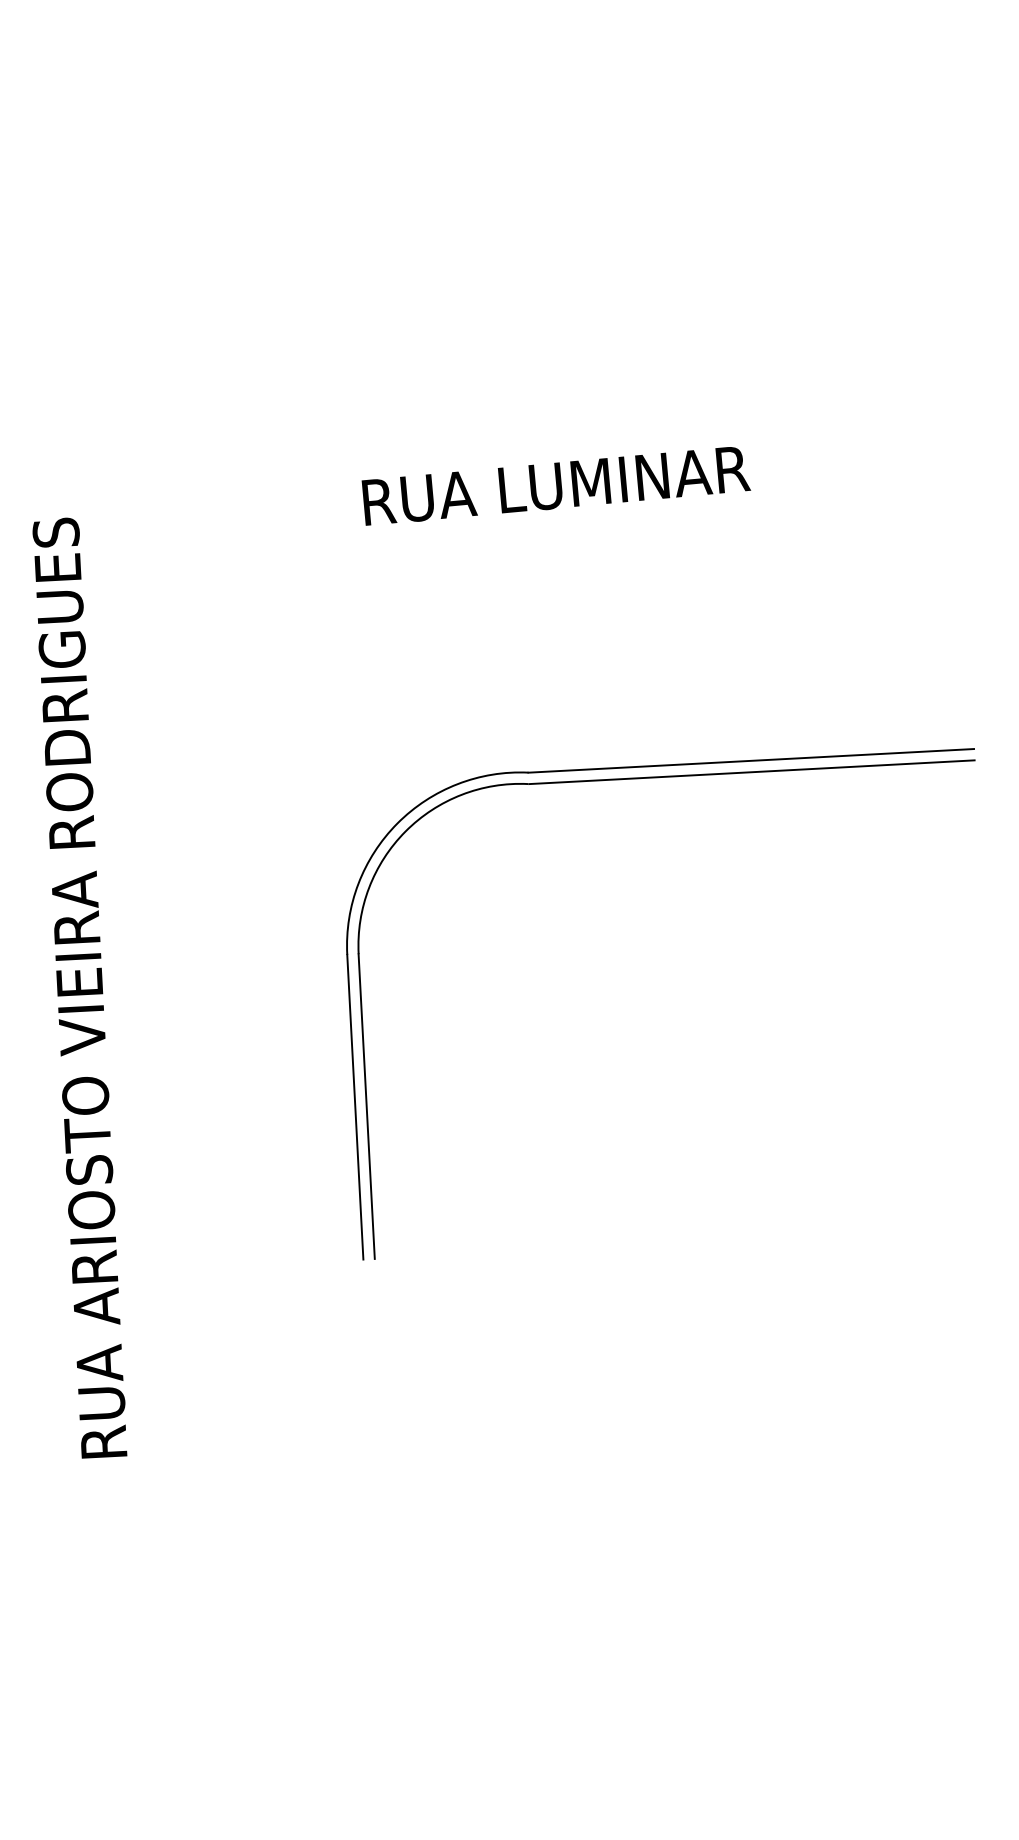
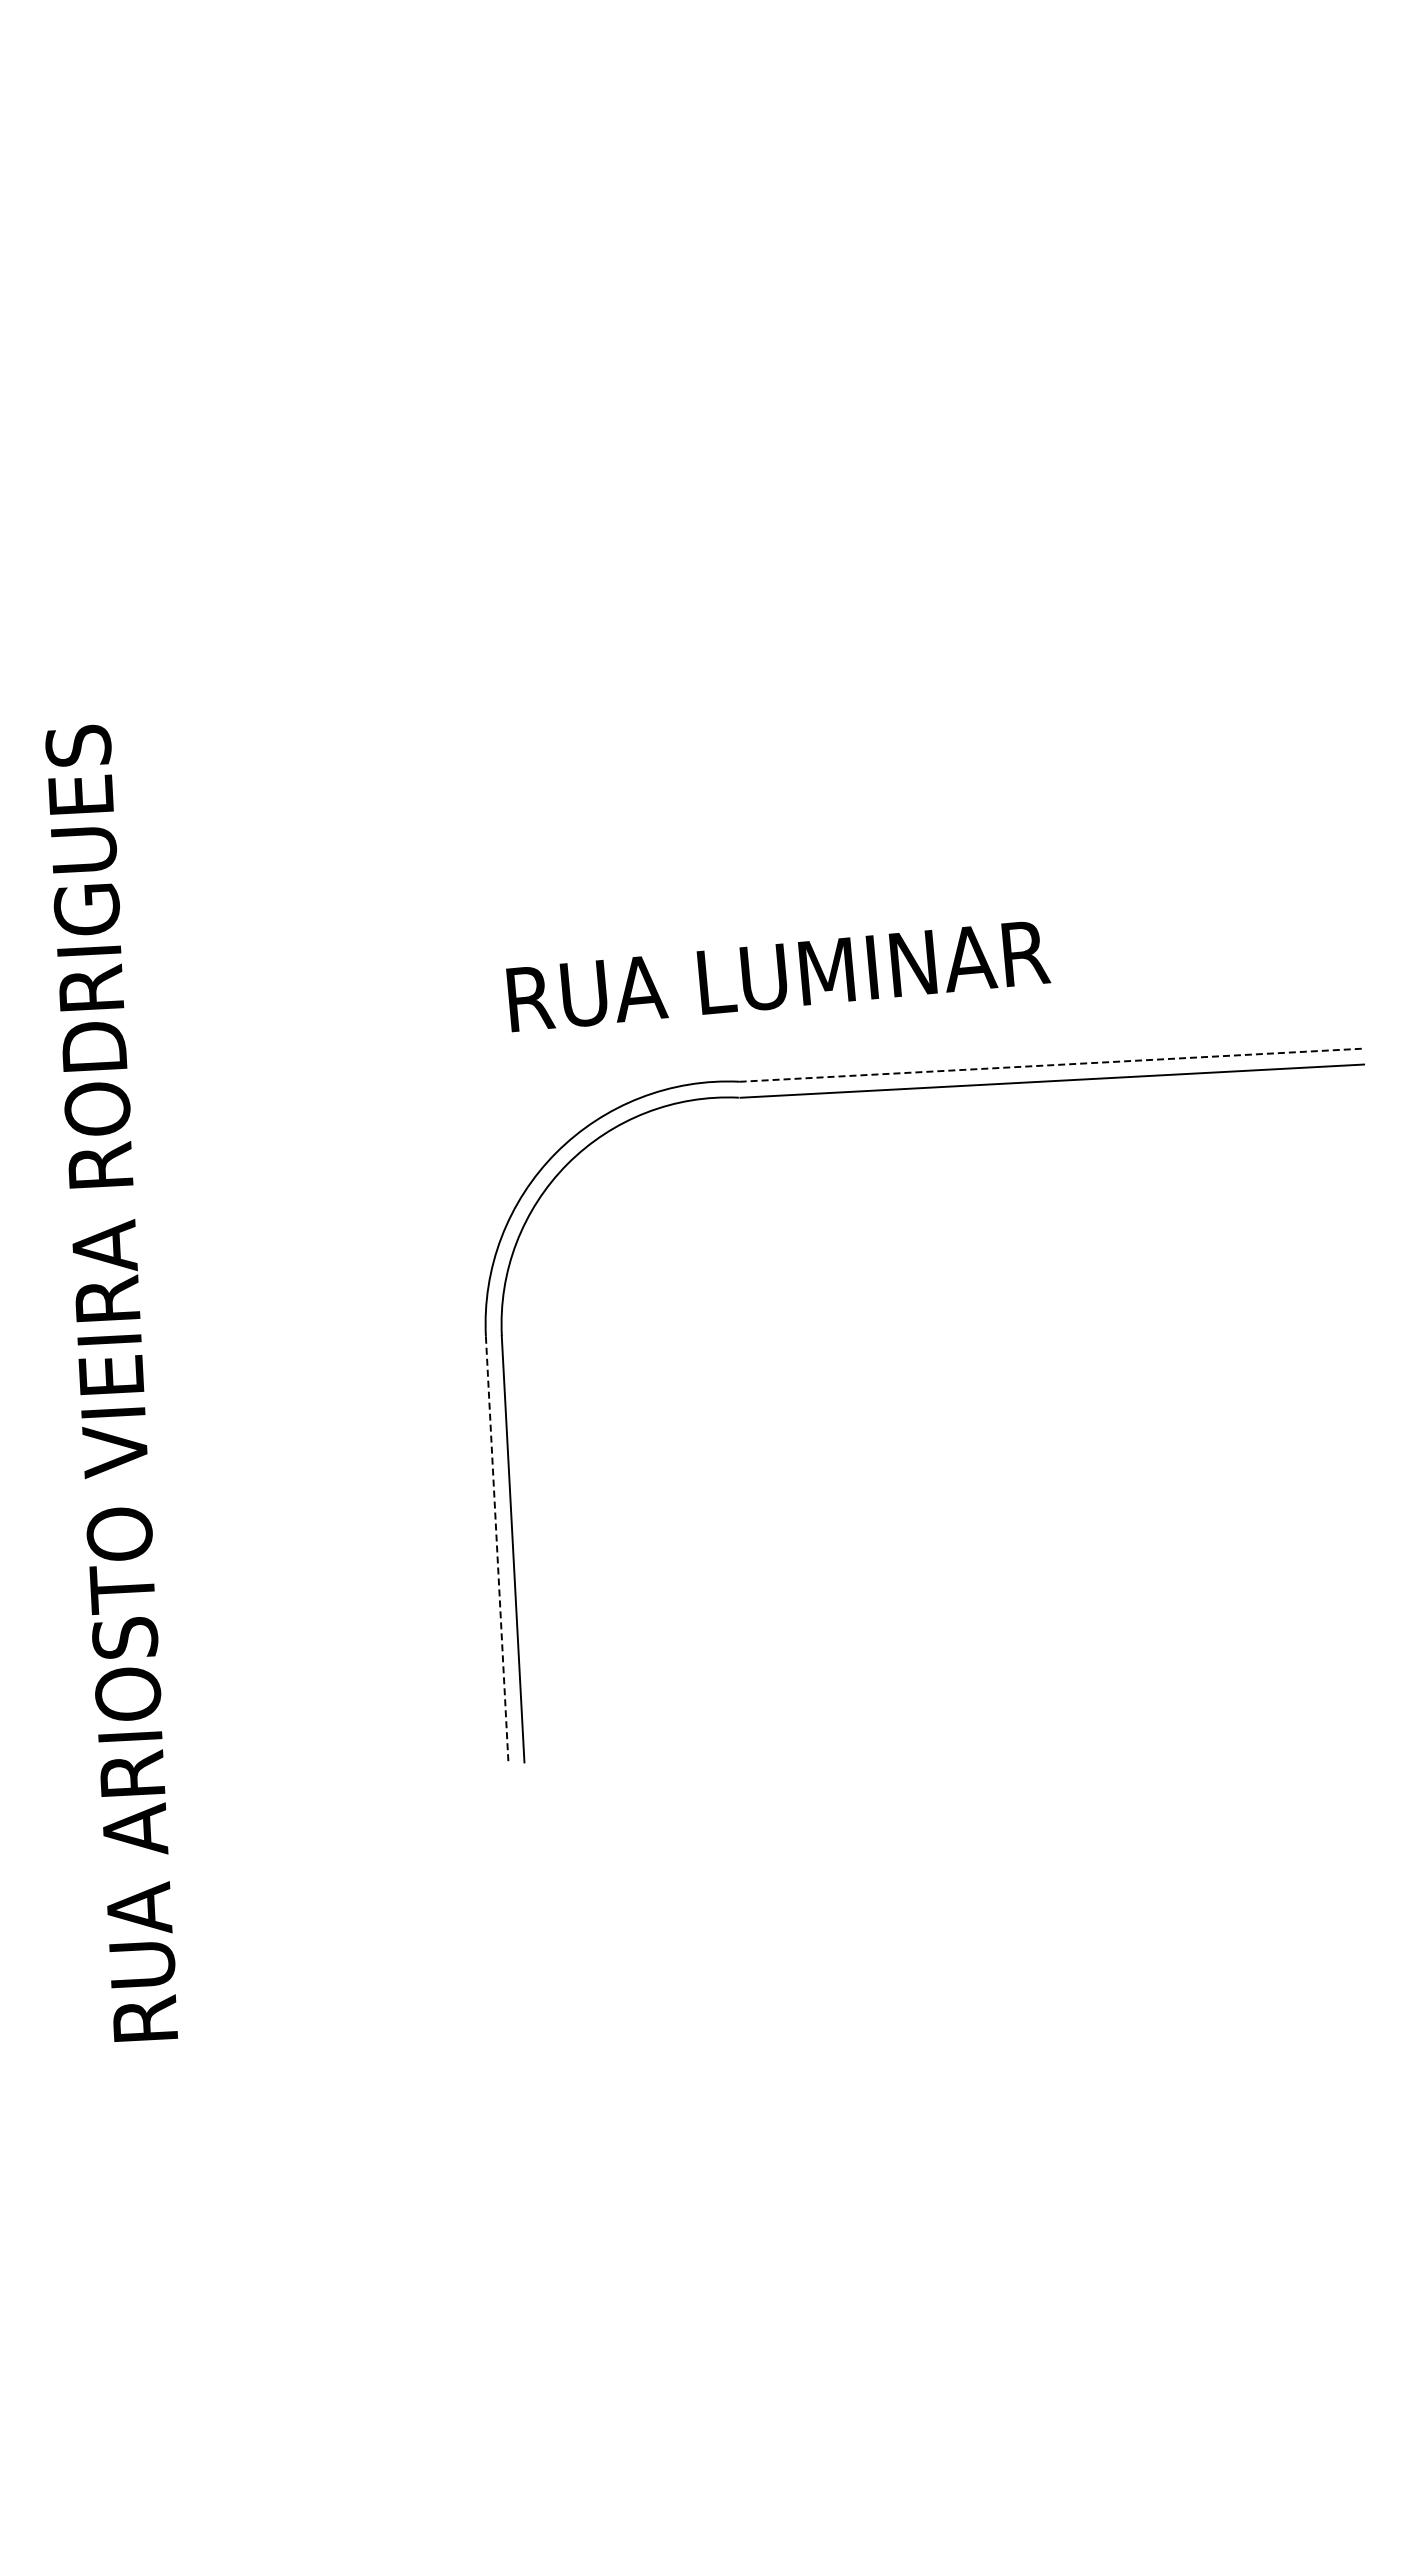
text: (556, 486) -> (778, 976), moved
line: (751, 761) -> (1051, 1065), solid -> dashed
line: (355, 1107) -> (497, 1550), solid -> dashed

